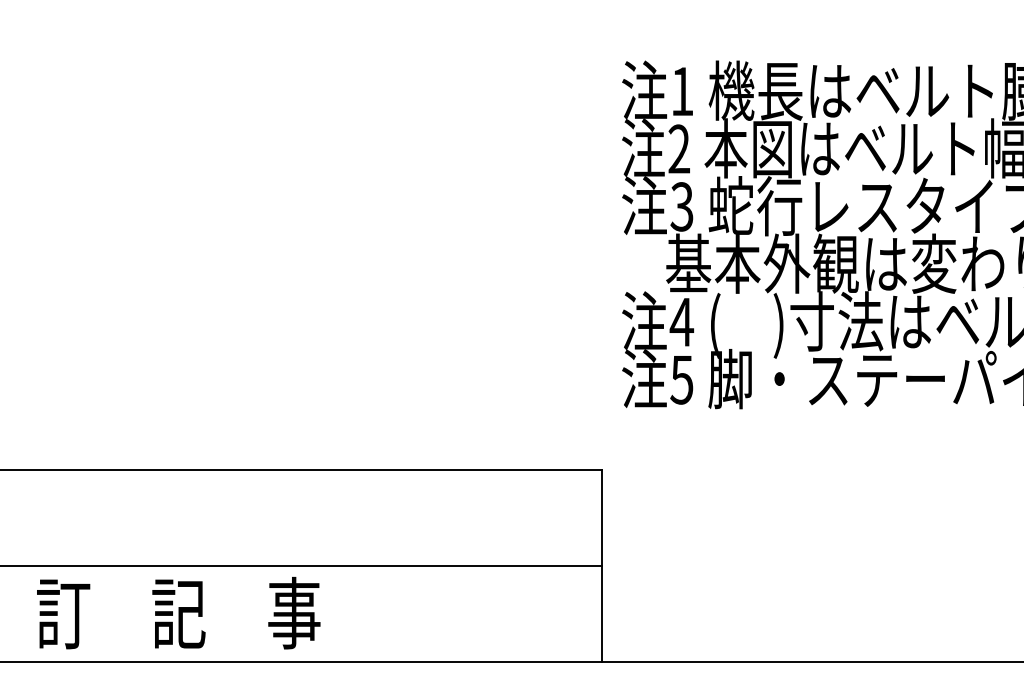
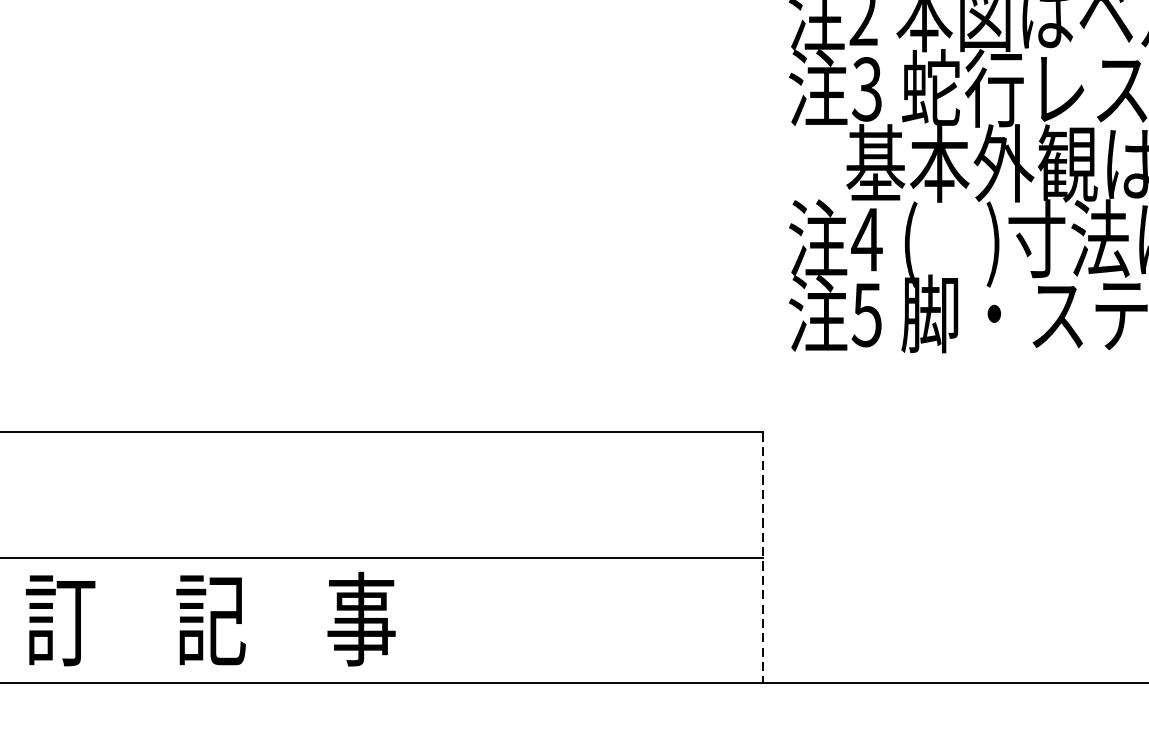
line: (601, 566) -> (762, 558), solid -> dashed

